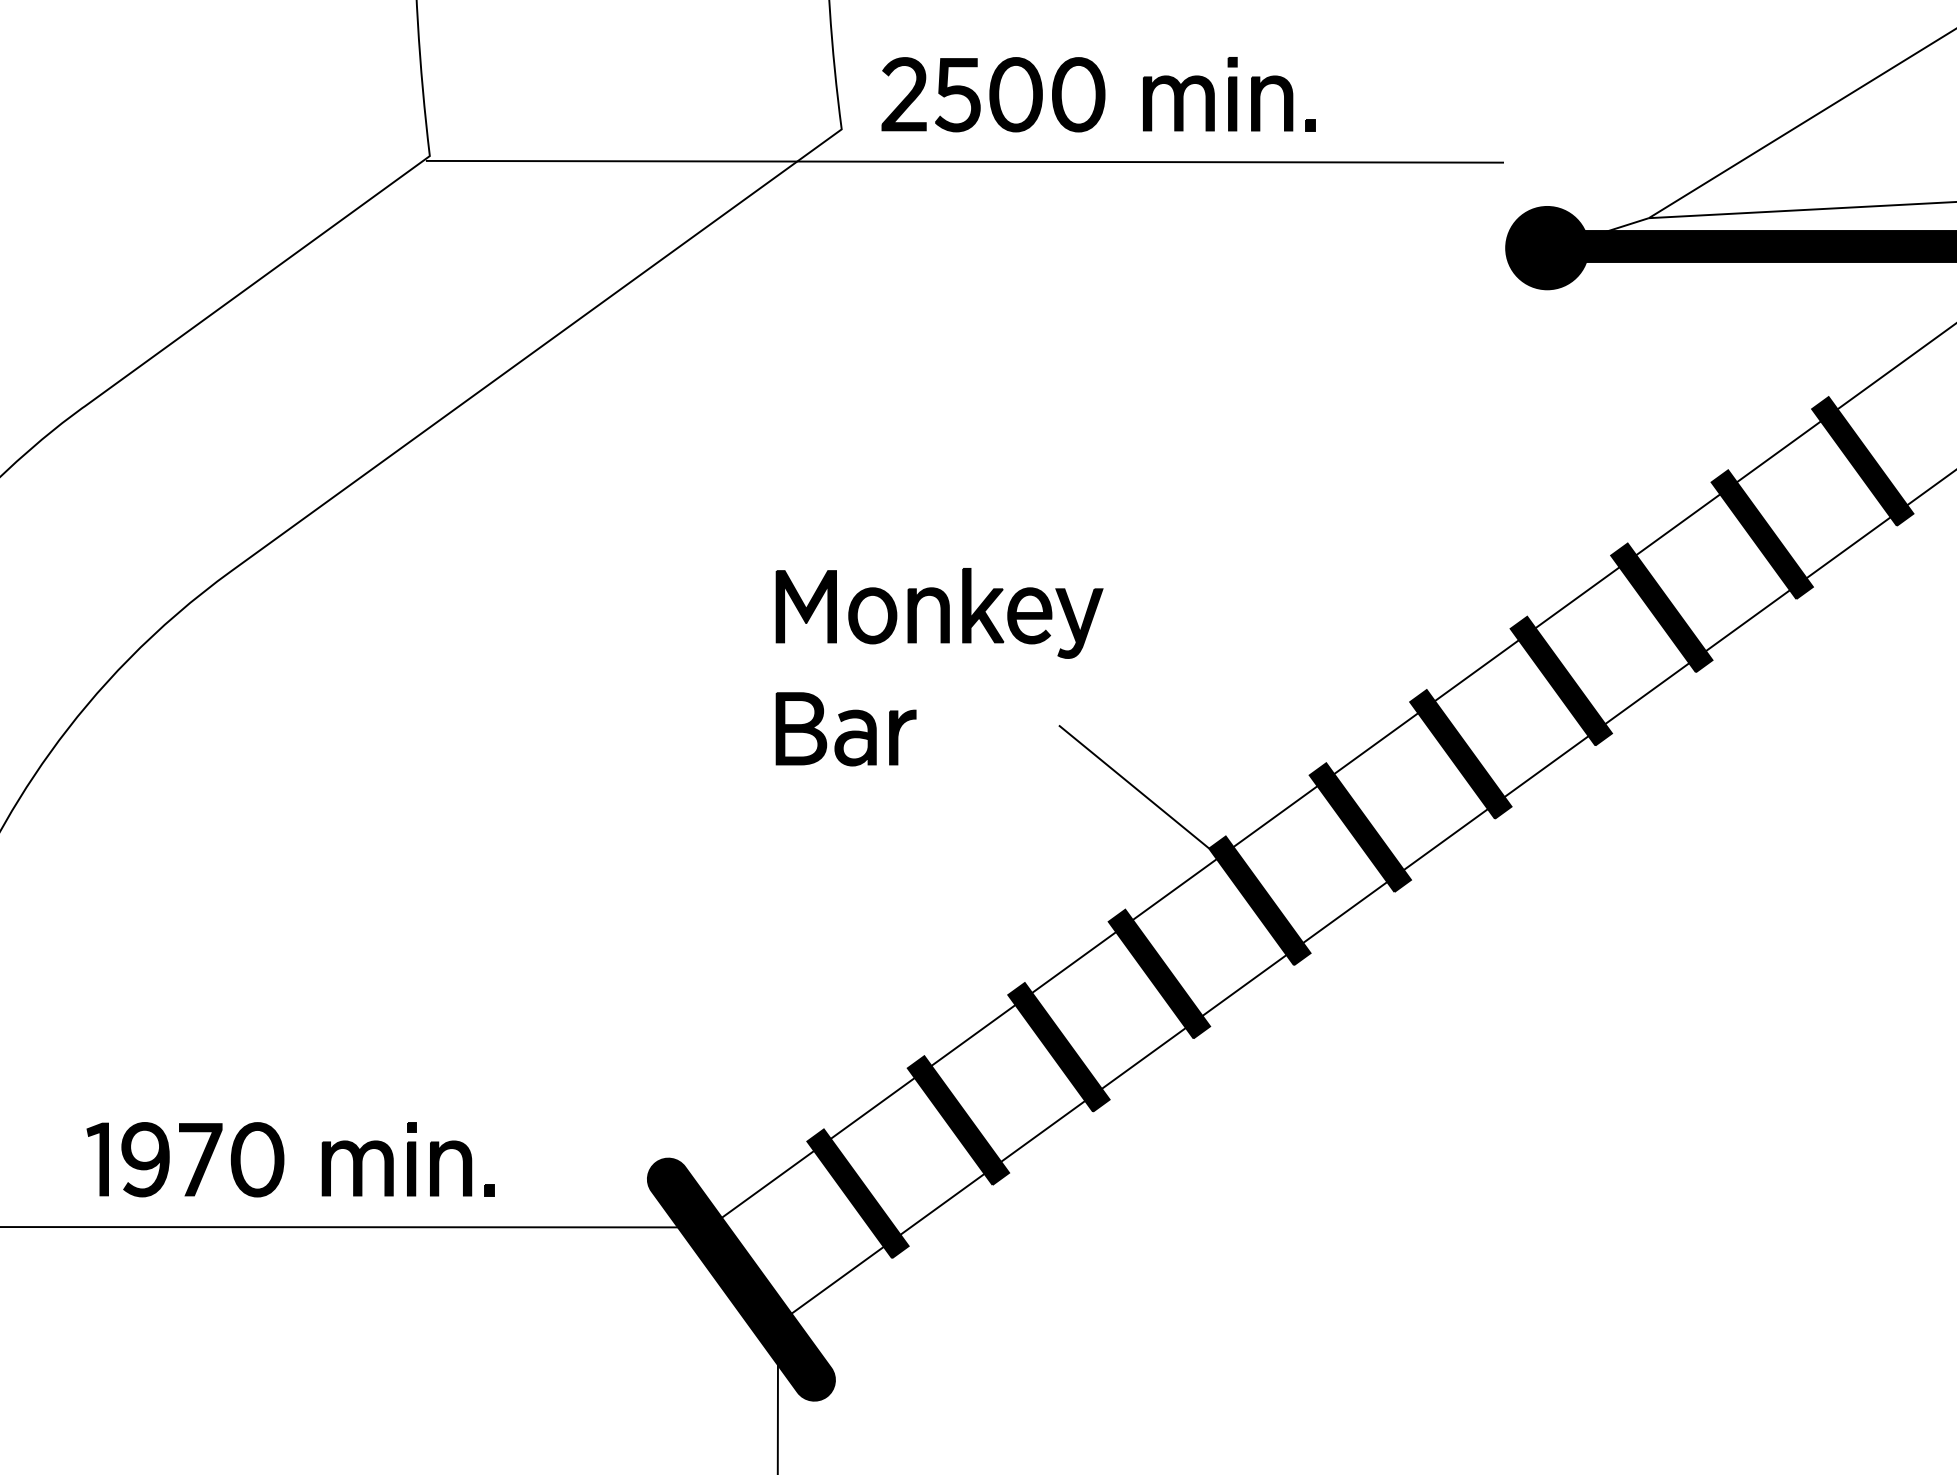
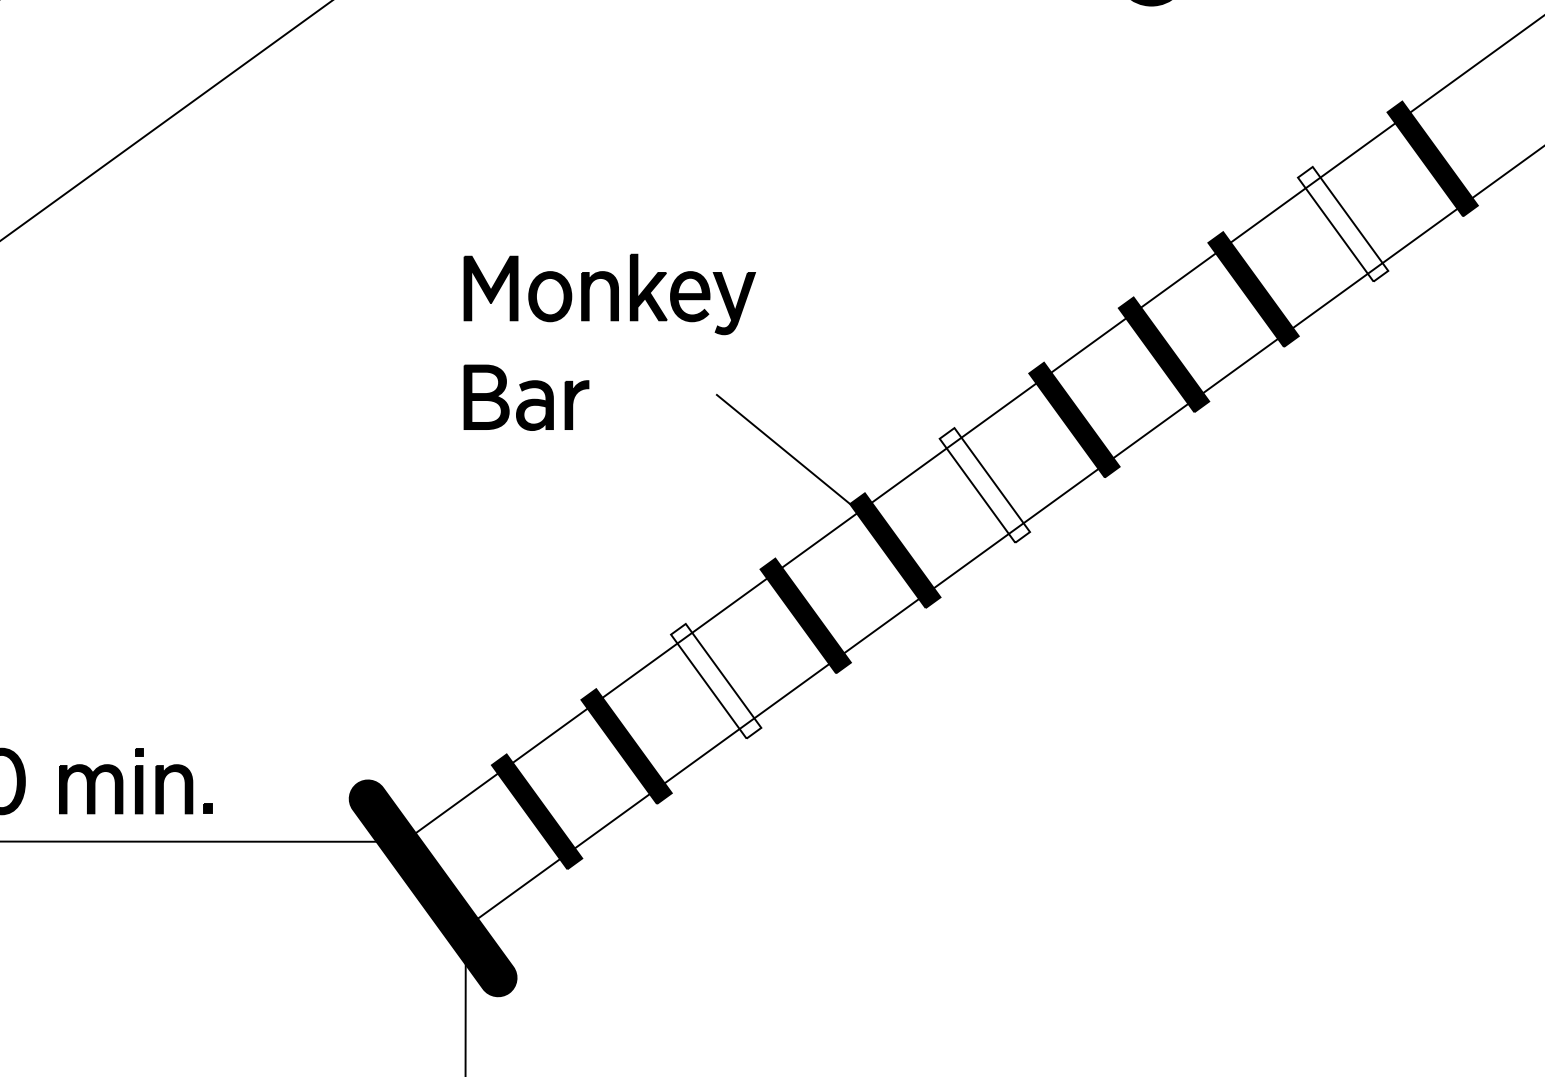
fill: (1761, 534) -> (1342, 224), removed
fill: (1360, 827) -> (984, 485), removed
fill: (1058, 1047) -> (715, 681), removed

